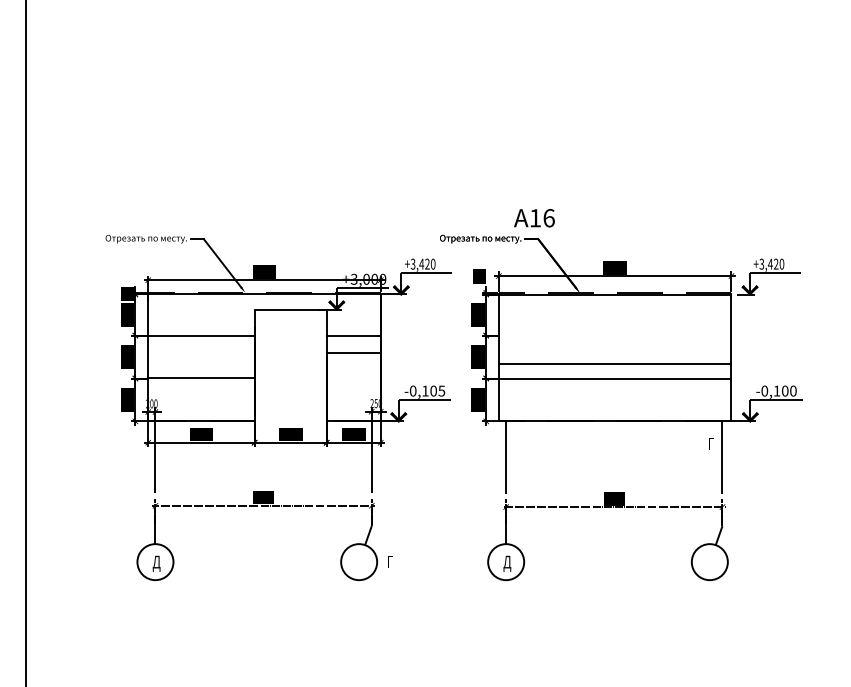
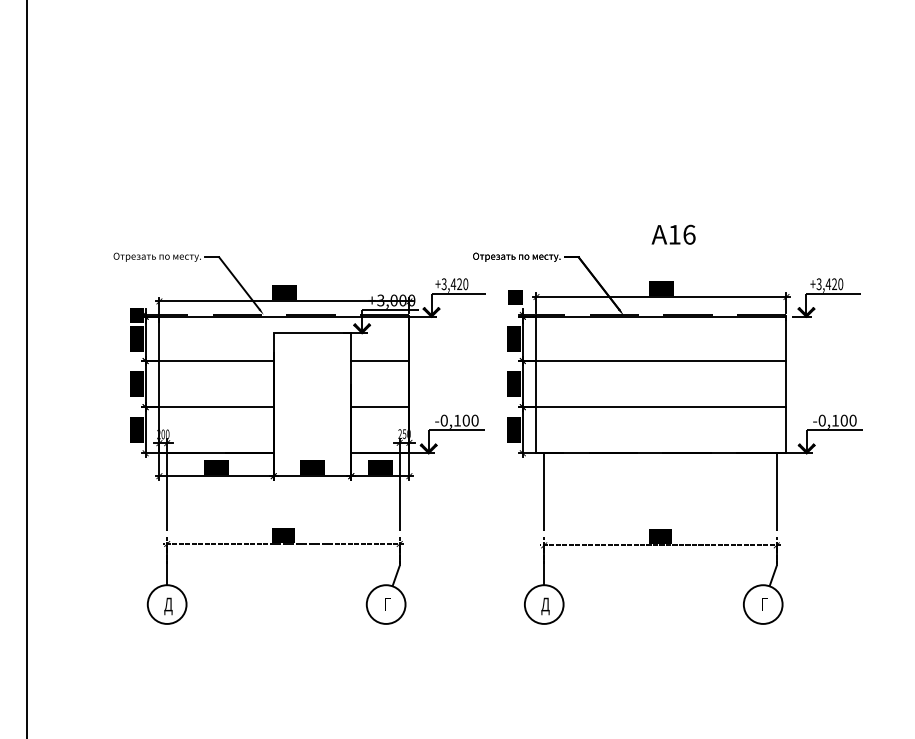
text: (534, 217) -> (673, 234), moved
line: (353, 353) -> (380, 407), moved
line: (615, 363) -> (661, 361), moved
text: (441, 390) -> (474, 420), -0,105 -> -0,100
text: (711, 443) -> (764, 604), moved
text: (390, 562) -> (387, 604), moved

